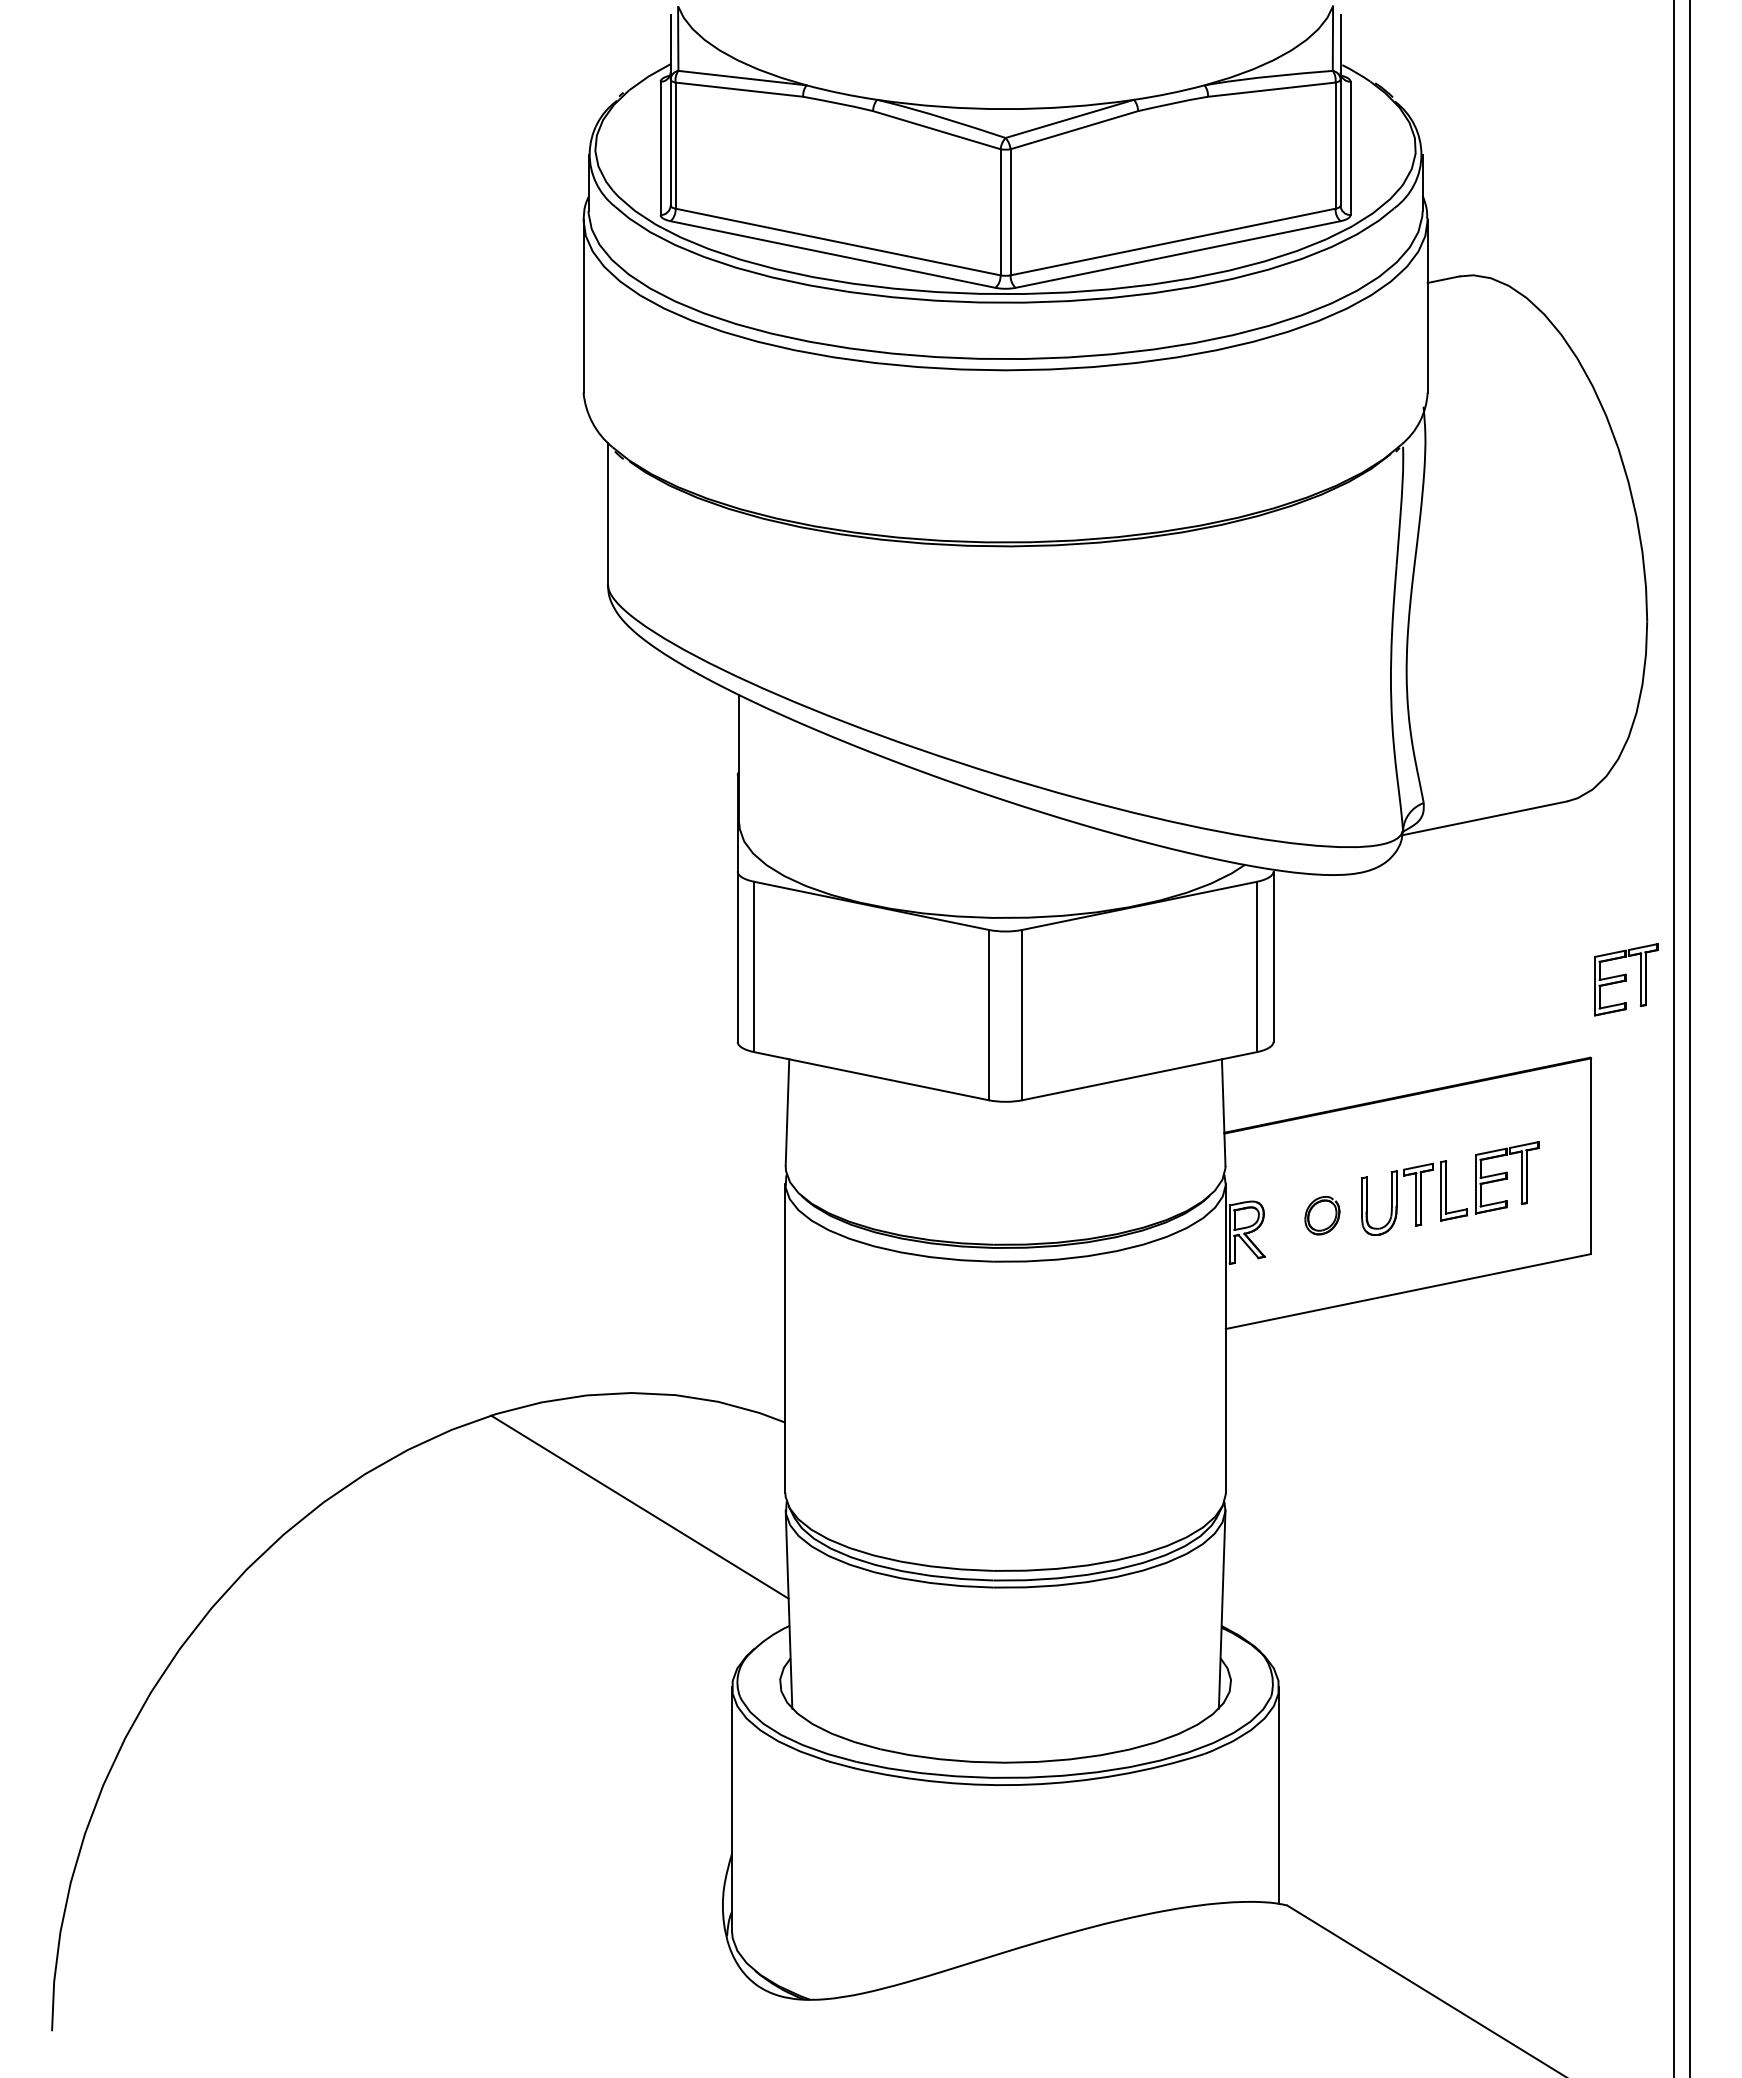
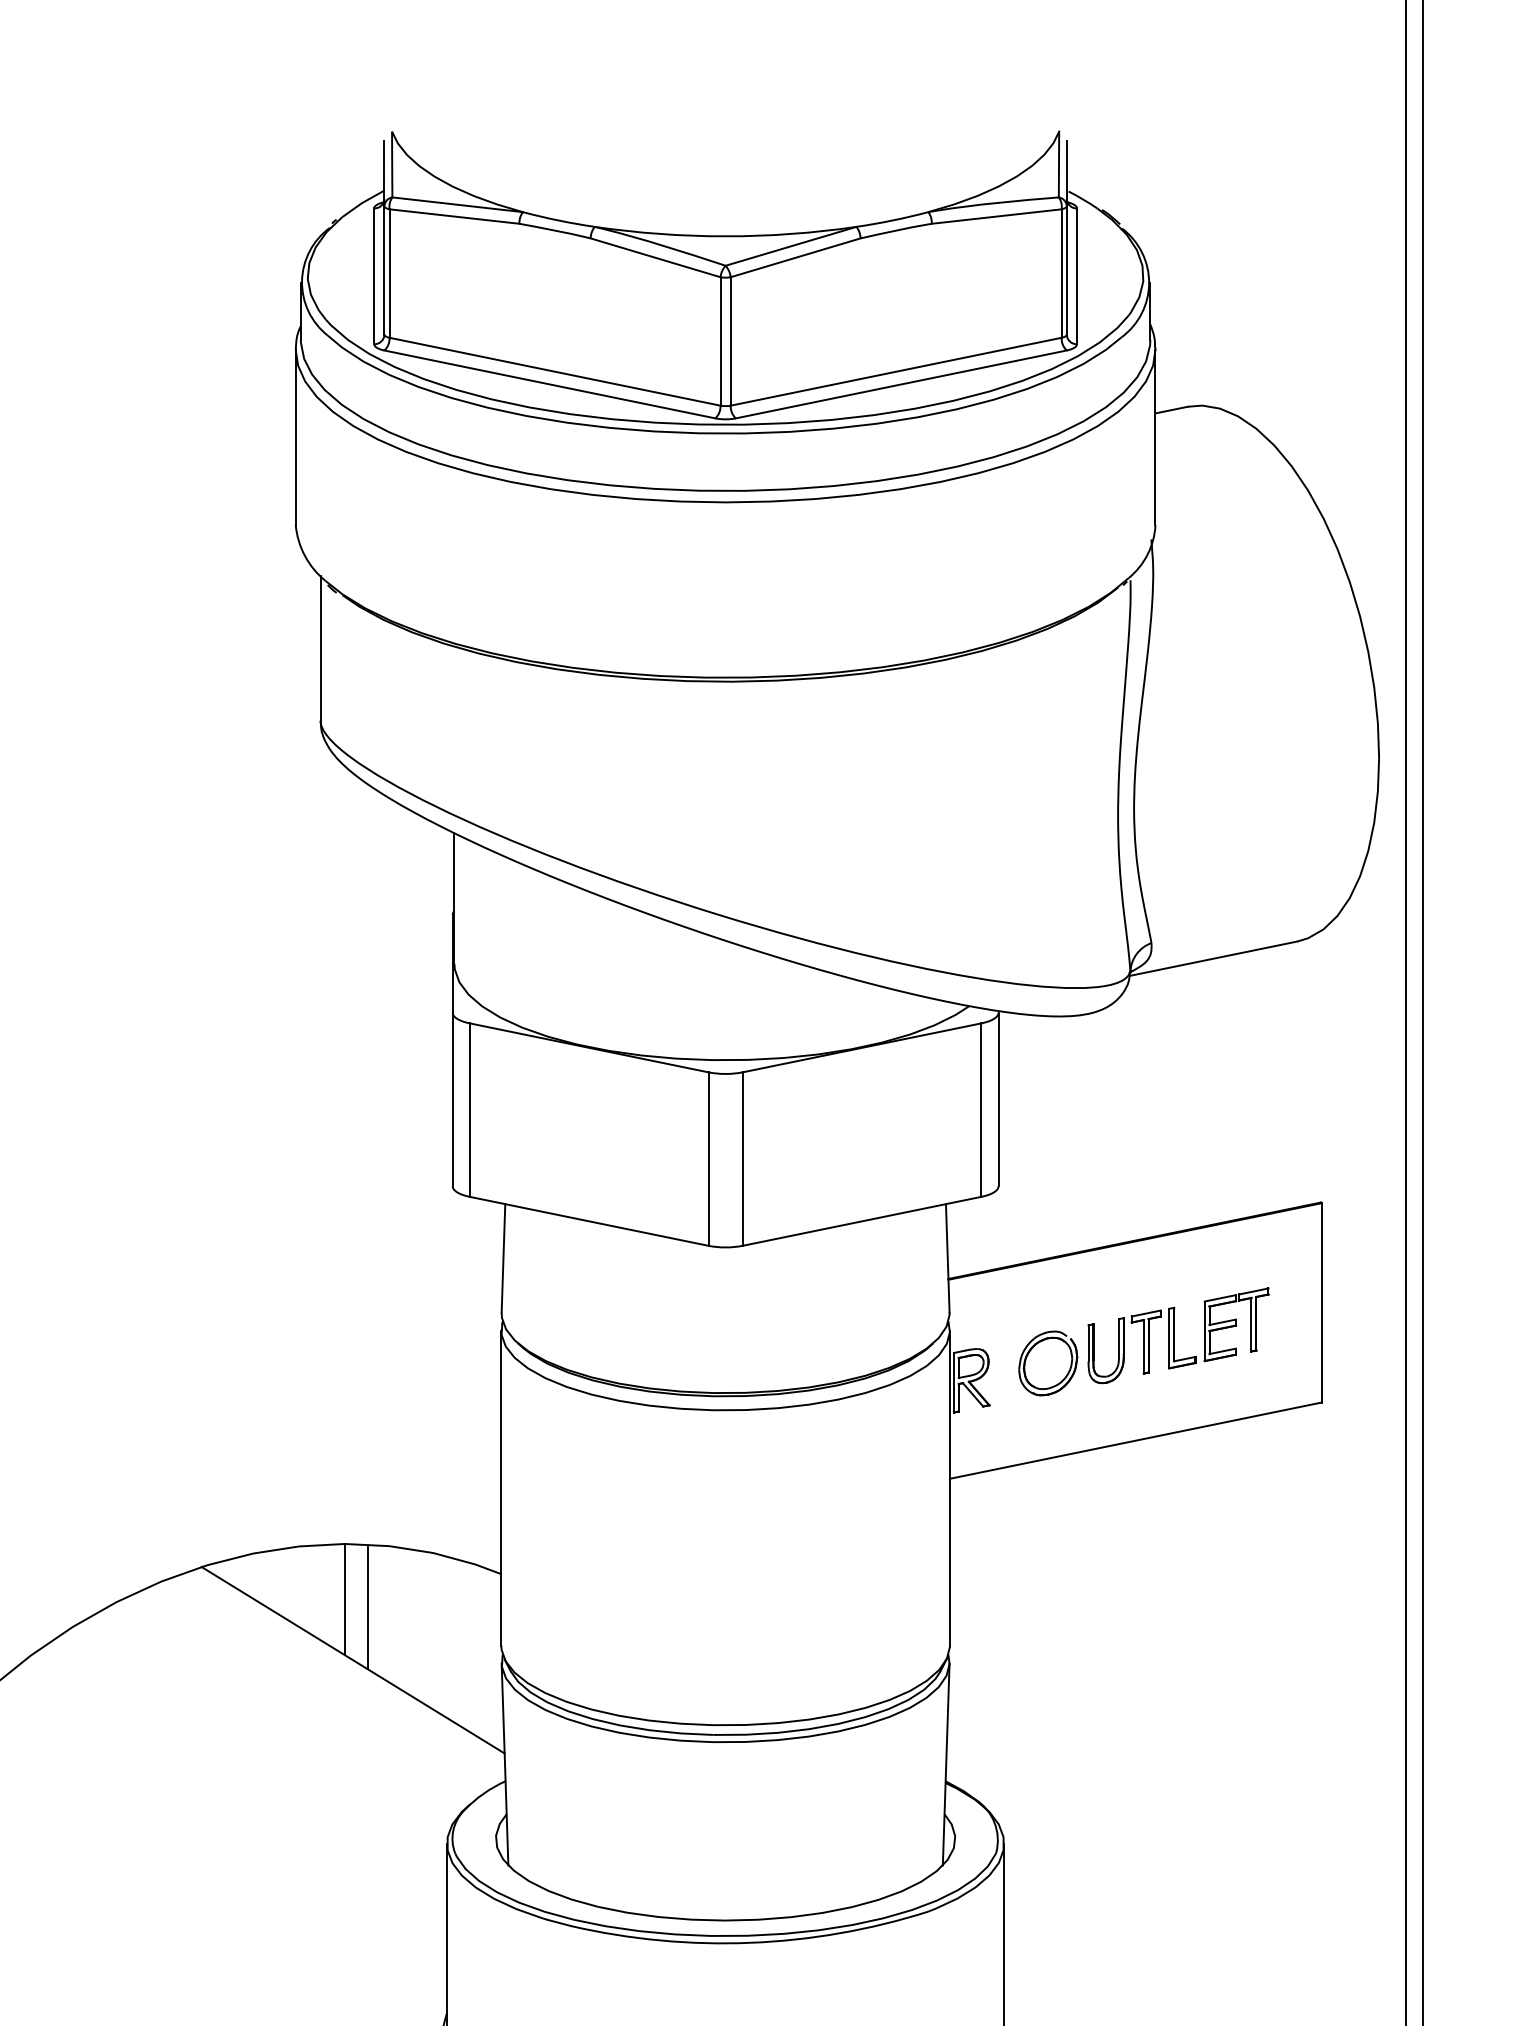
part: (1626, 979) -> (1358, 1122), removed
part: (1322, 1215) -> (1048, 1363), size x1.67
line: (631, 1446) -> (344, 1598), added
line: (654, 1454) -> (368, 1606), added

